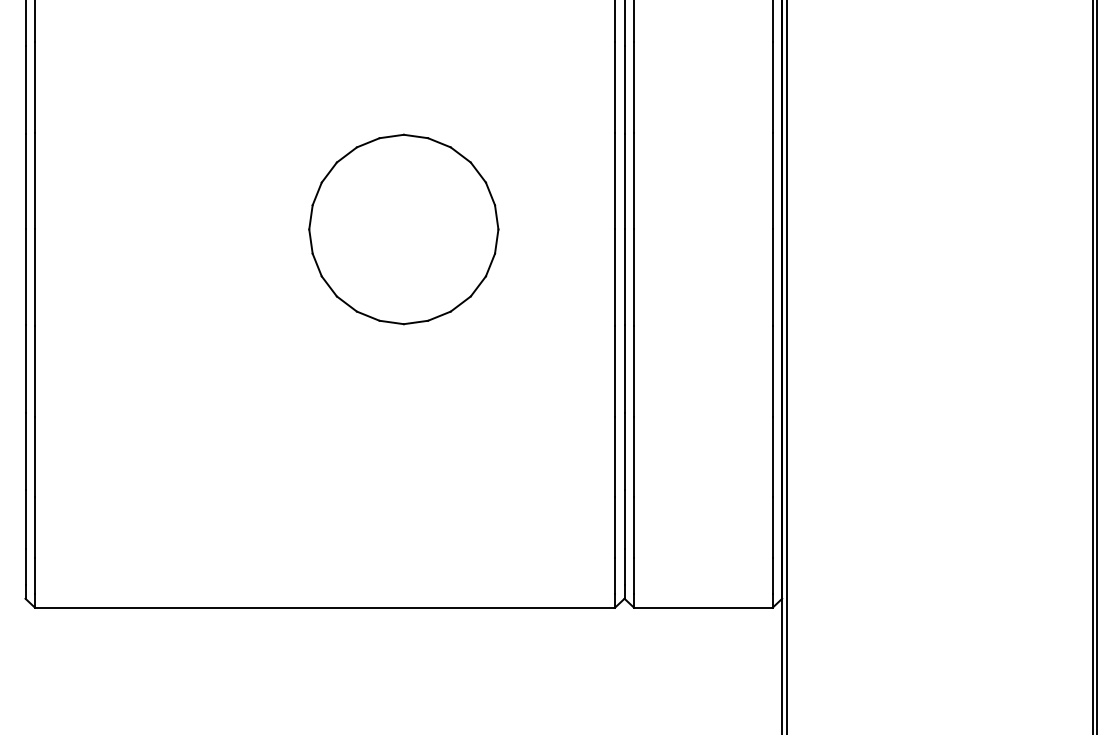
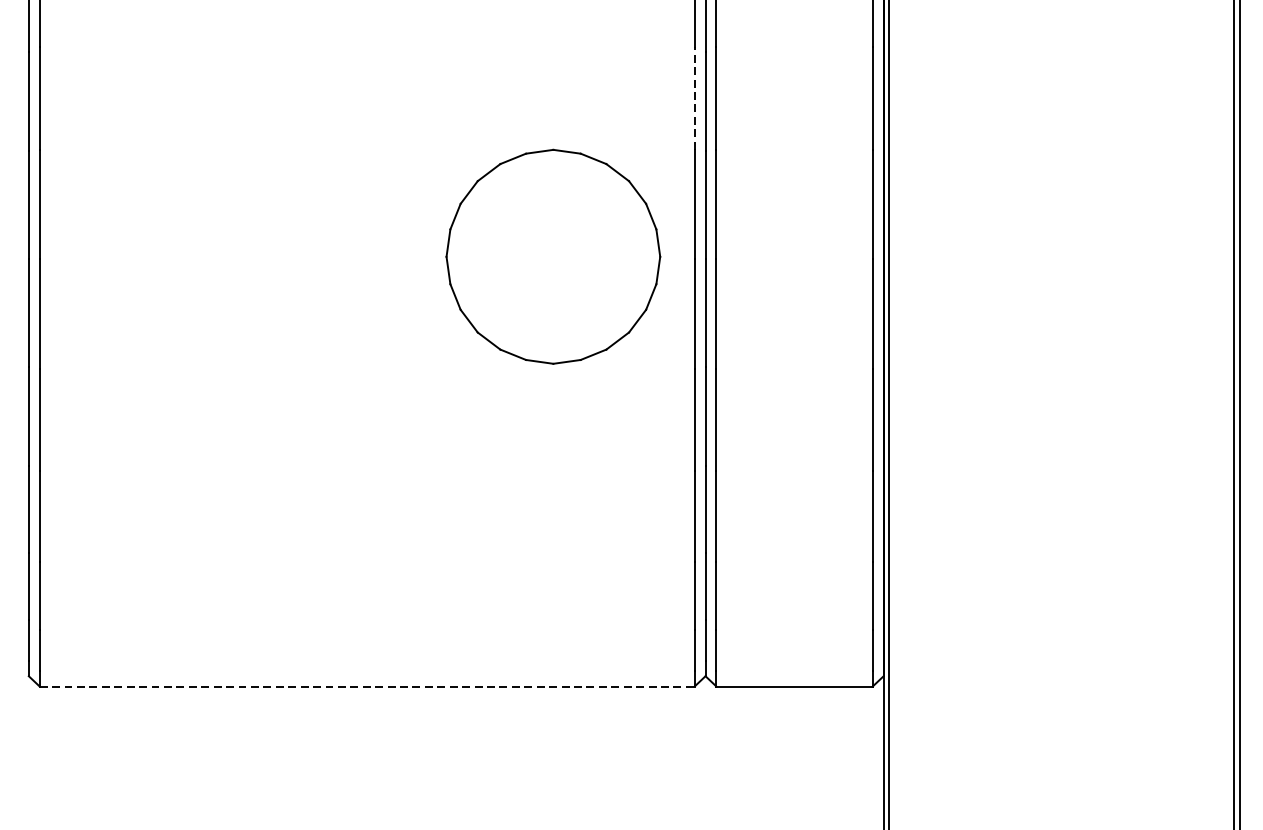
line: (614, 86) -> (694, 97), solid -> dashed
part: (403, 229) -> (552, 256), moved
line: (325, 607) -> (367, 686), solid -> dashed

